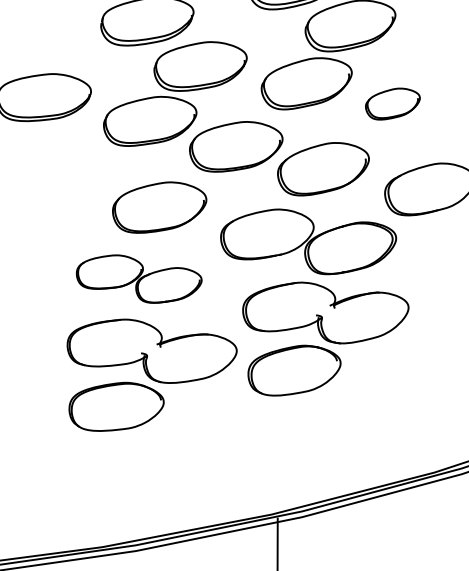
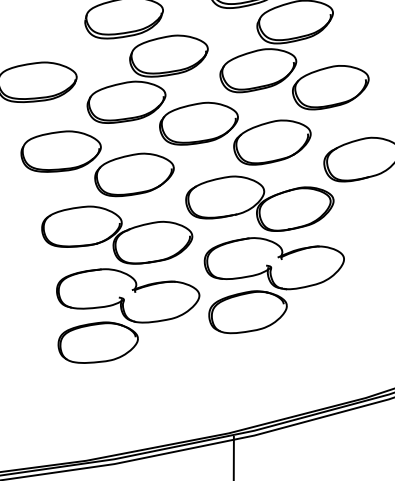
part: (392, 103) -> (330, 87), size x1.67
part: (71, 179) -> (60, 151), added
part: (139, 278) -> (117, 234), size x1.43

